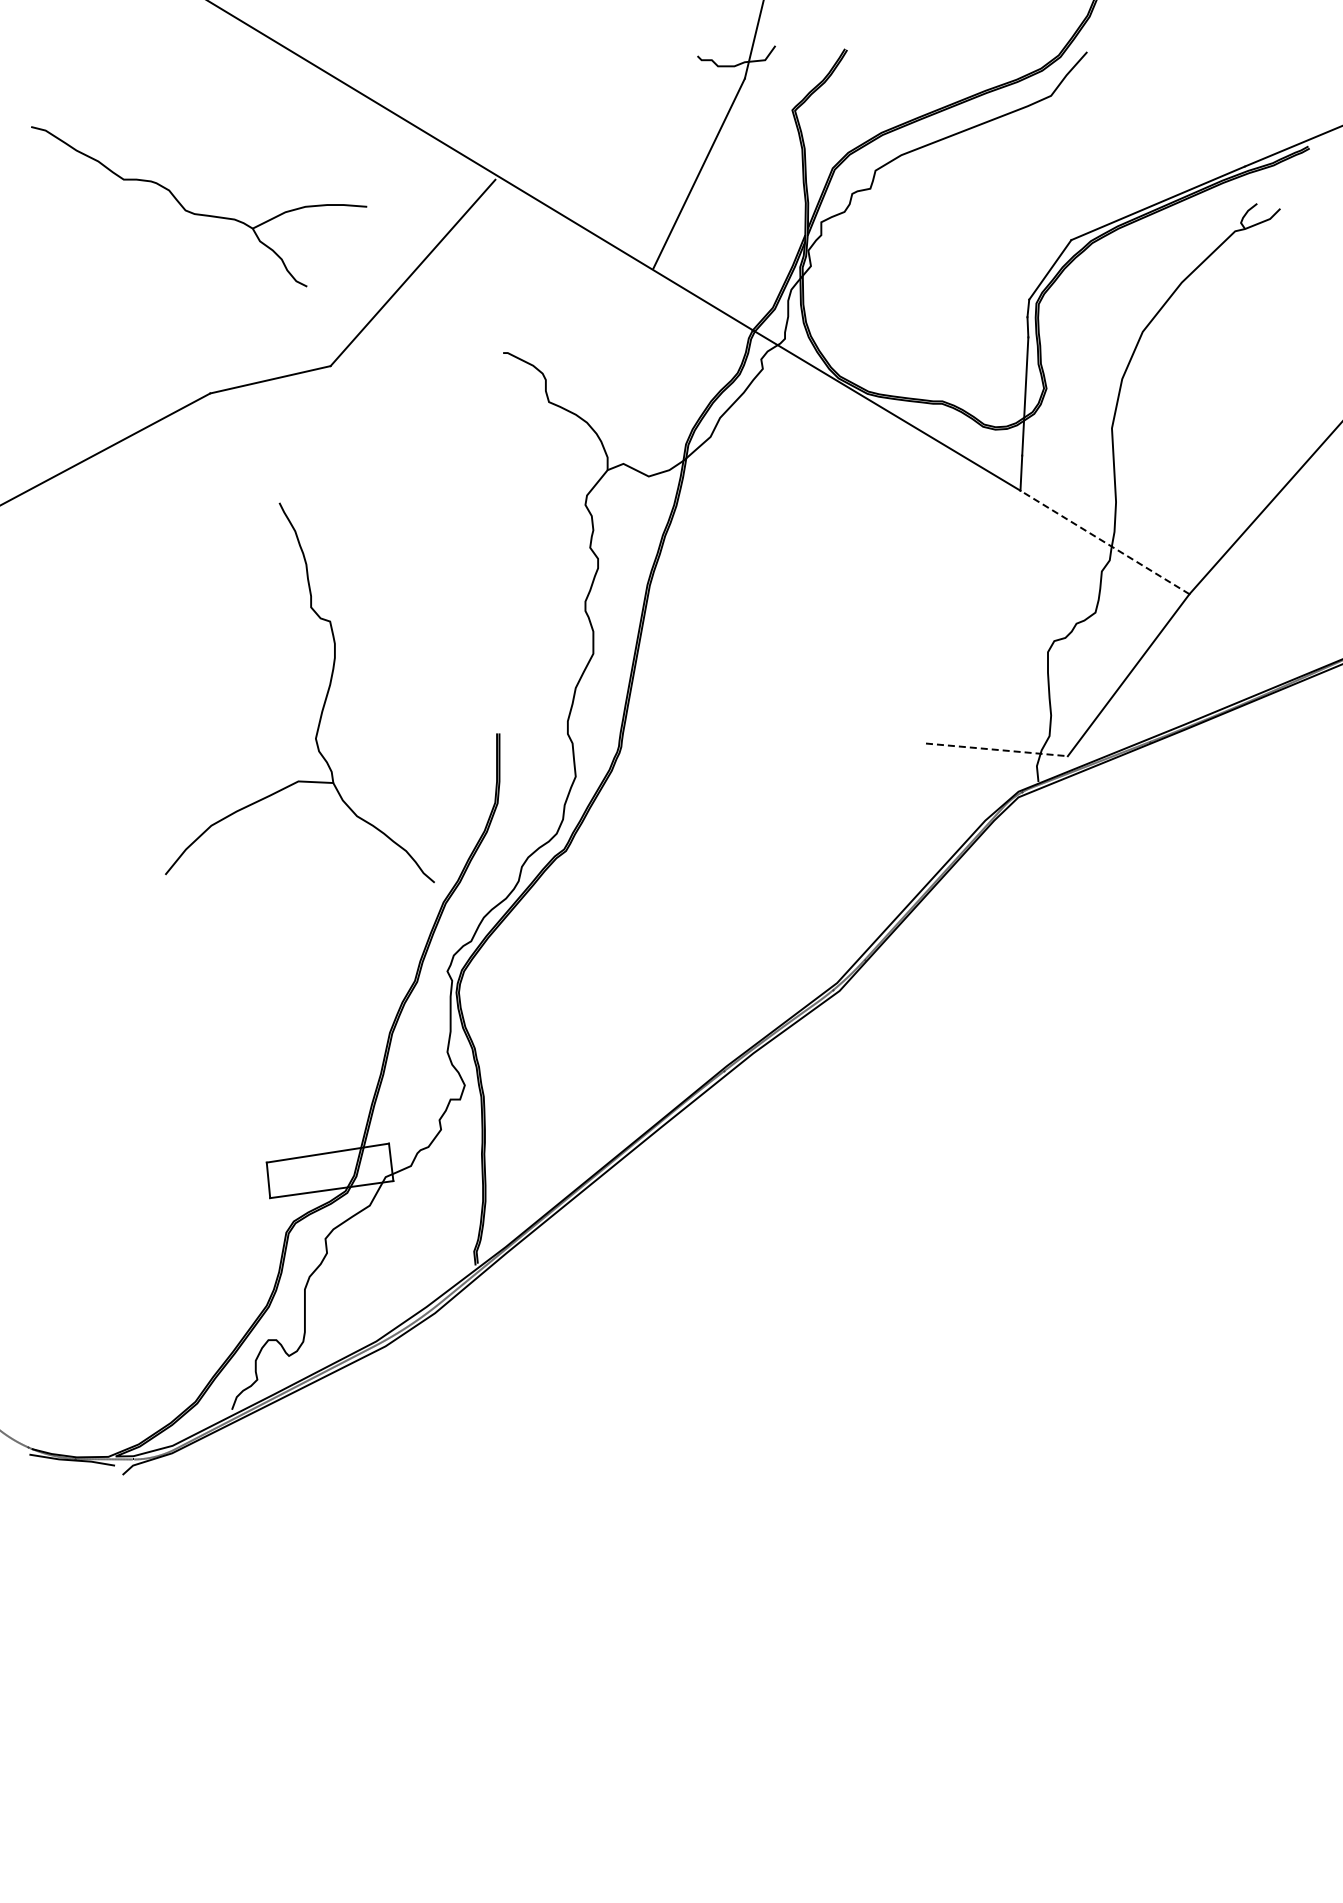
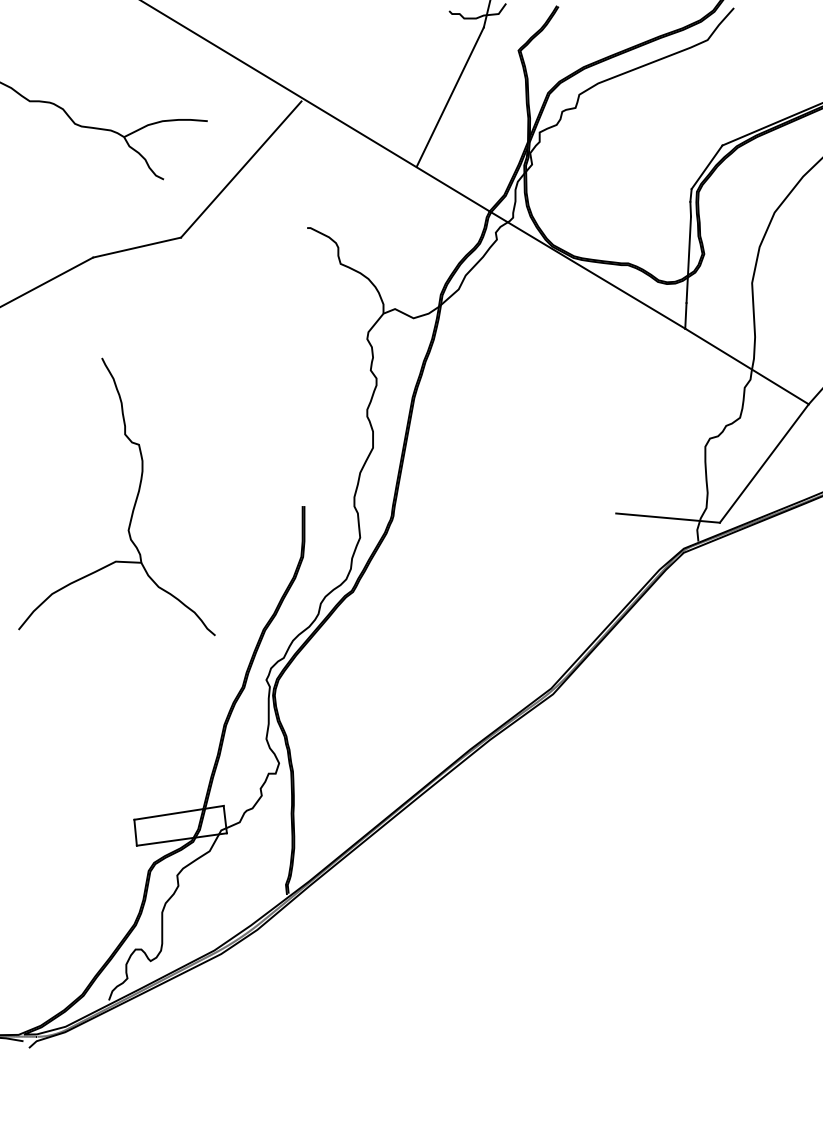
line: (1104, 542) -> (746, 366), dashed -> solid
part: (324, 699) -> (134, 501), moved
line: (997, 749) -> (668, 517), dashed -> solid

